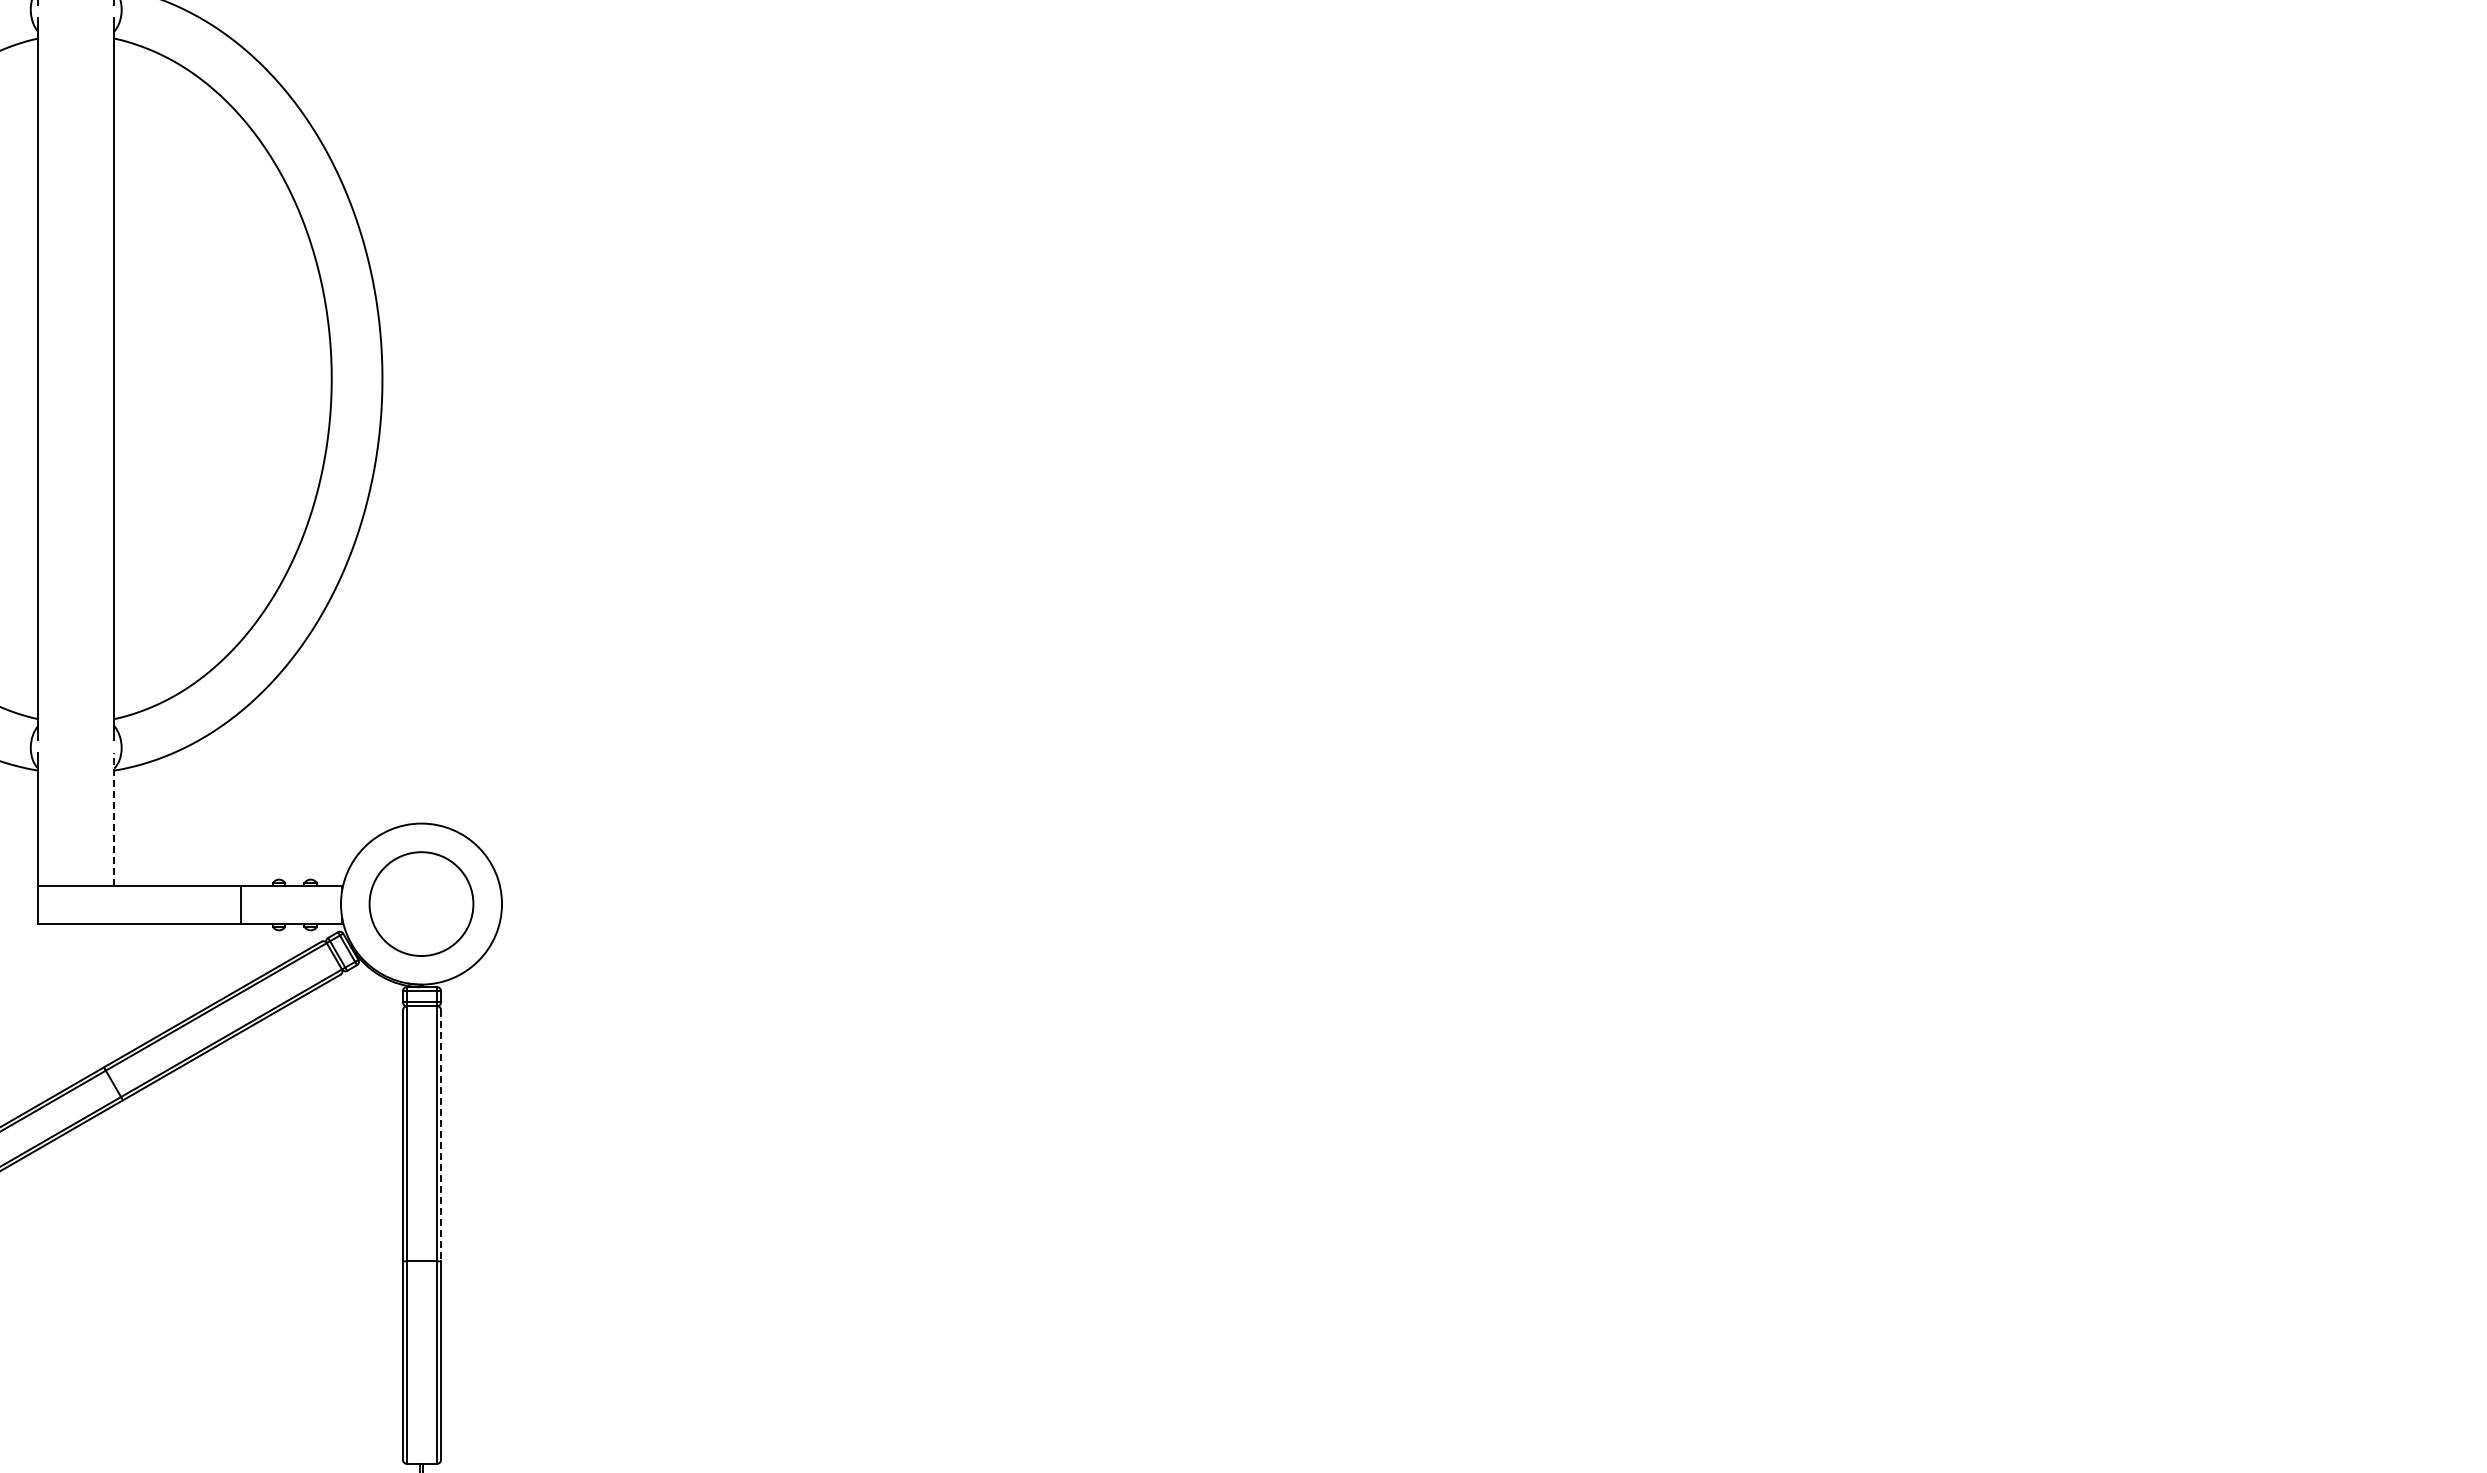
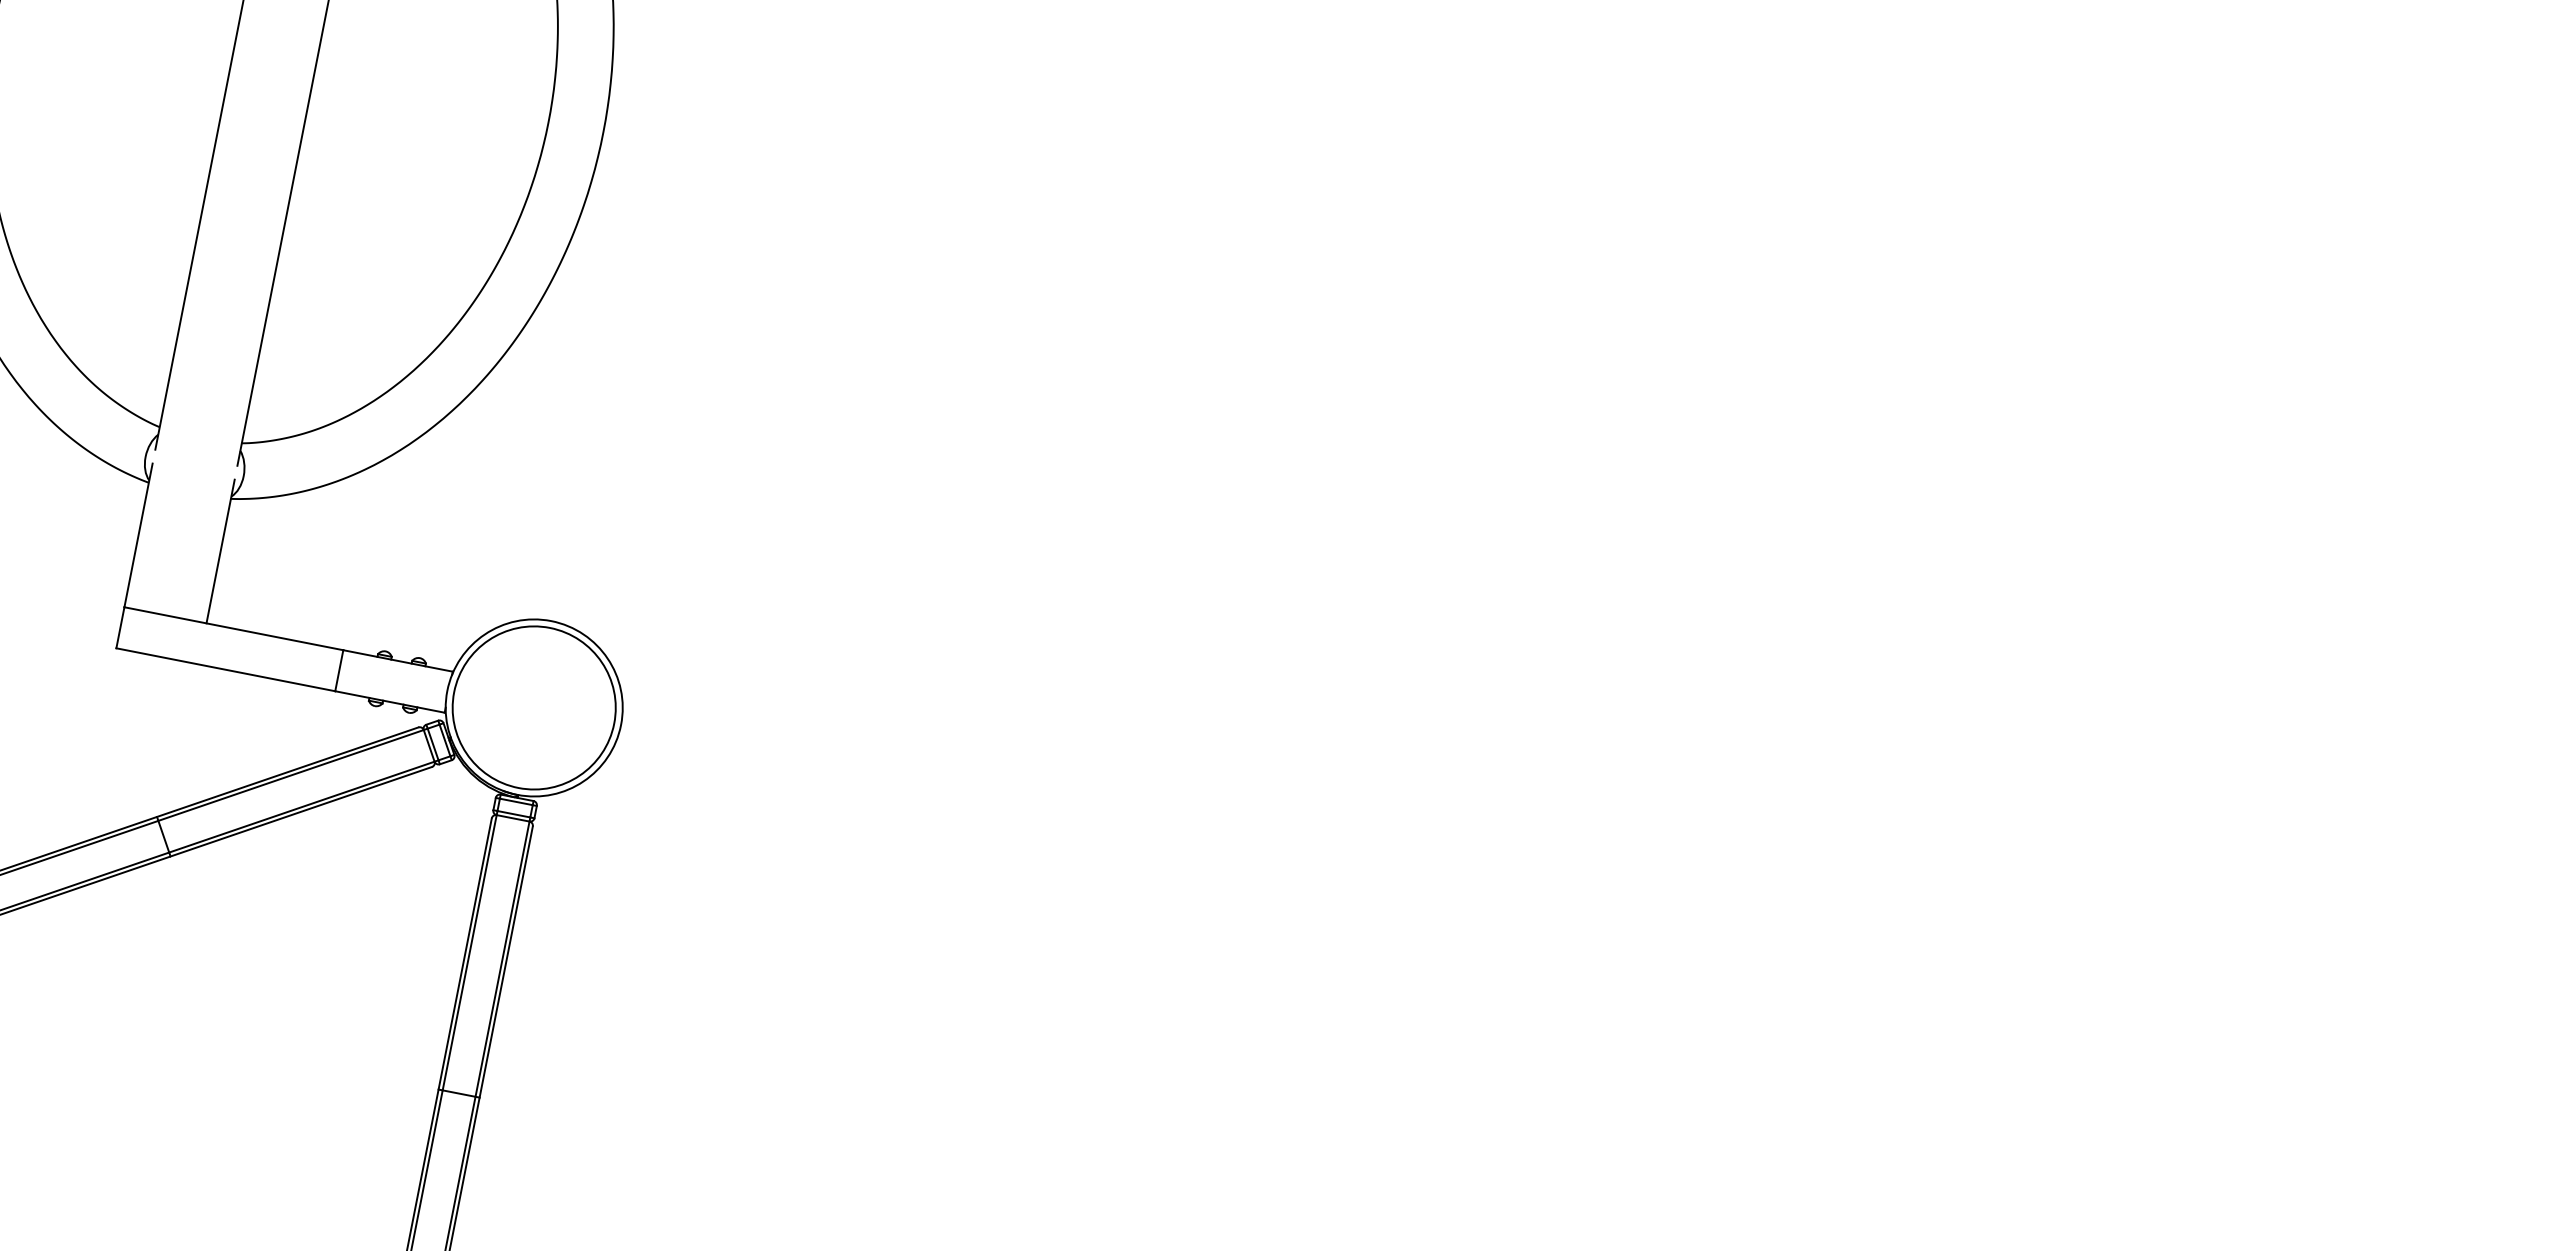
line: (114, 819) -> (220, 551), dashed -> solid
circle: (421, 903) -> (534, 707), size x1.43
line: (441, 1135) -> (506, 961), dashed -> solid

